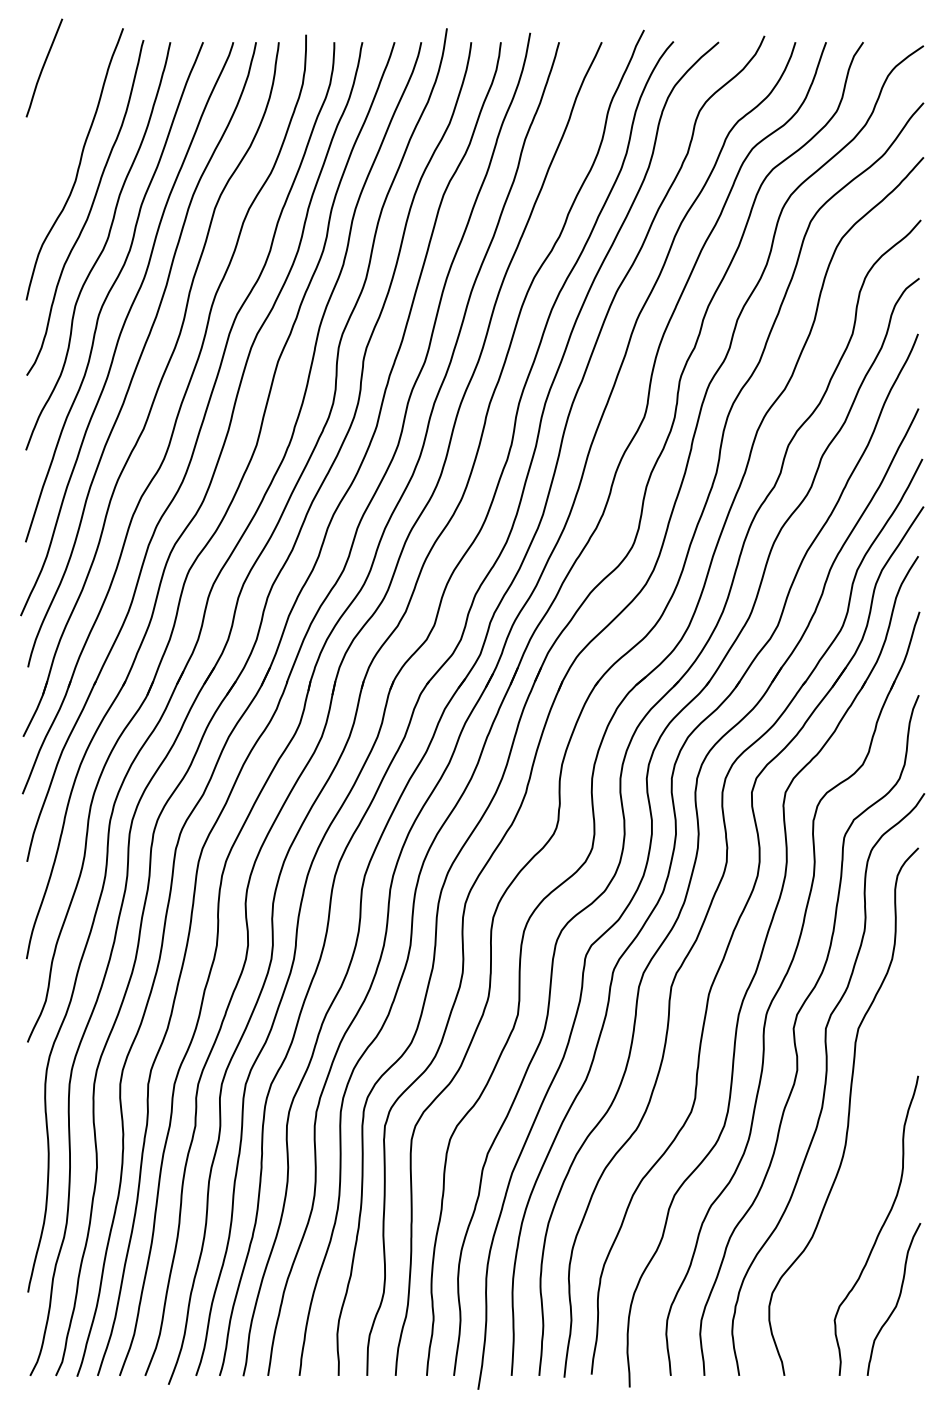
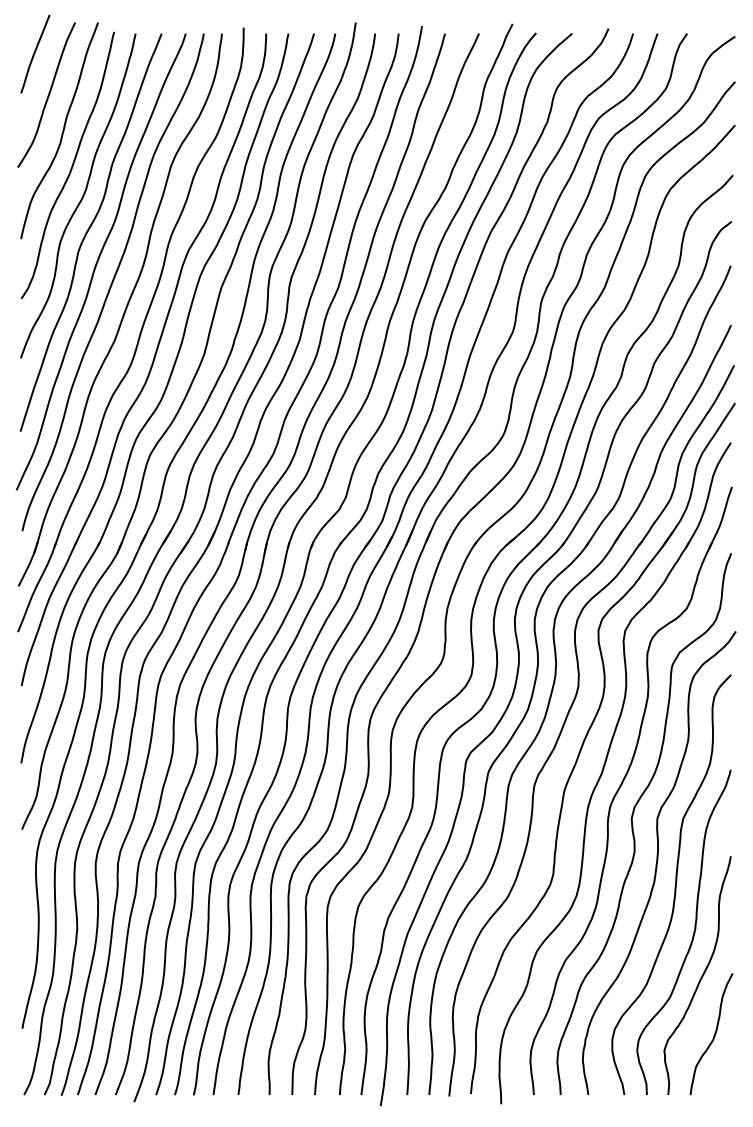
curve: (60, 119) -> (48, 95), added
curve: (870, 1174) -> (692, 934), added

